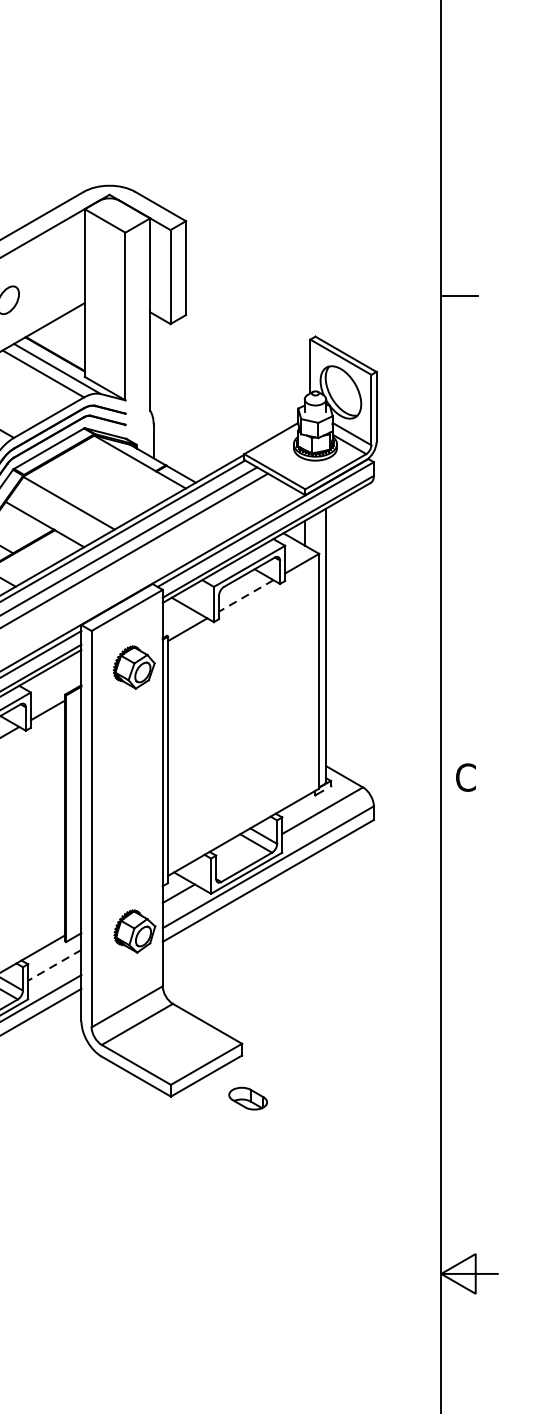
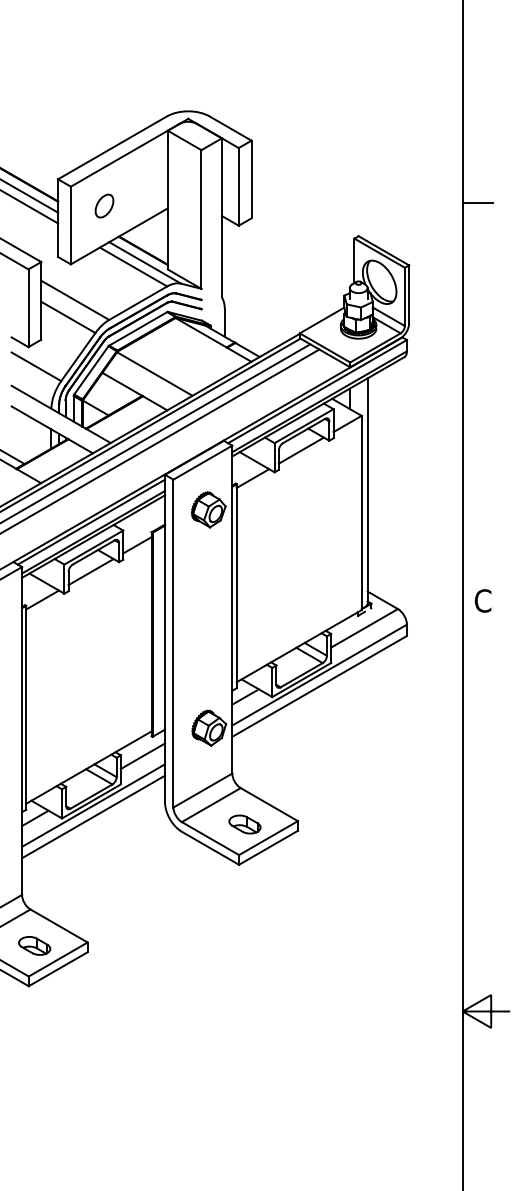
line: (245, 595) -> (300, 450), dashed -> solid
line: (54, 965) -> (142, 756), dashed -> solid
part: (247, 1098) -> (244, 824), moved

